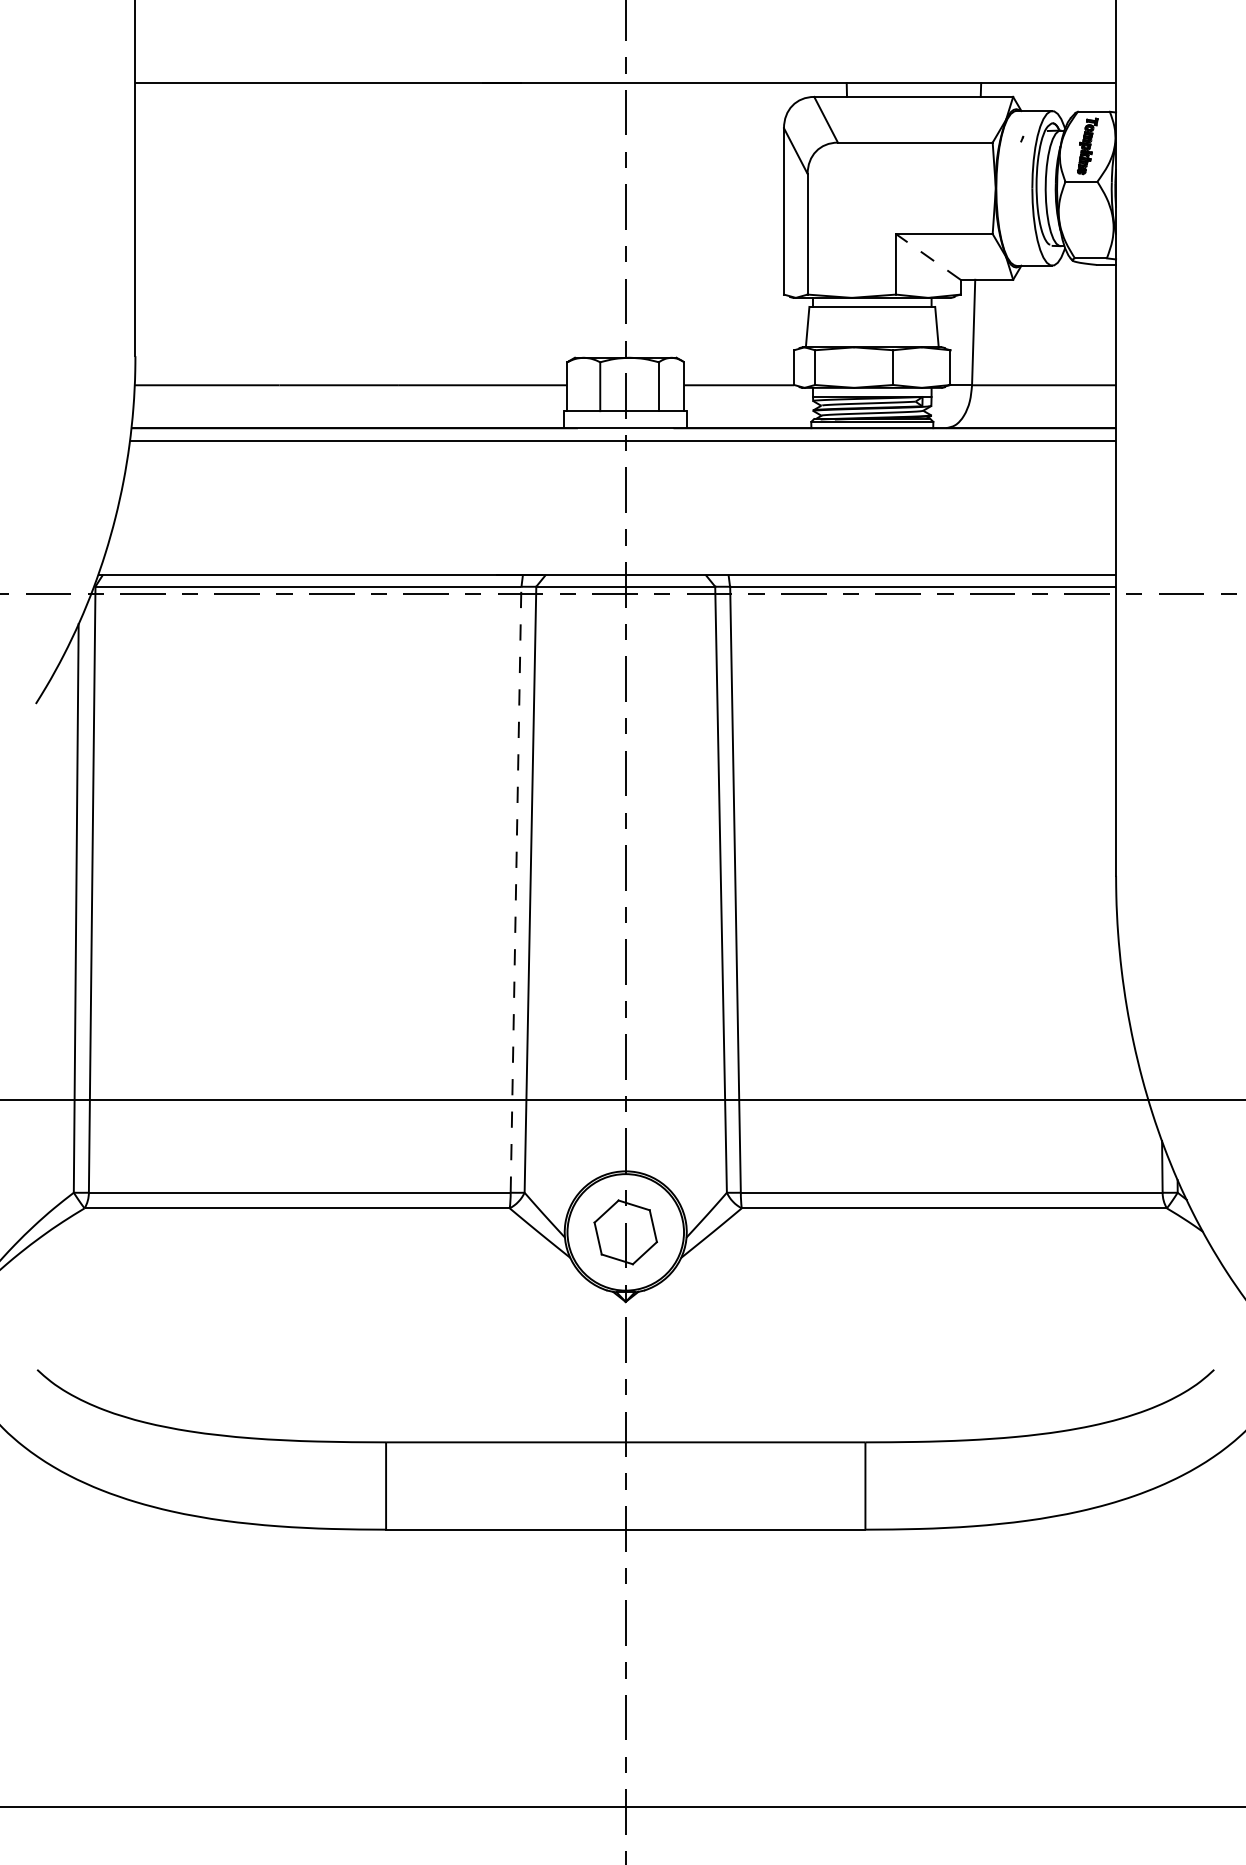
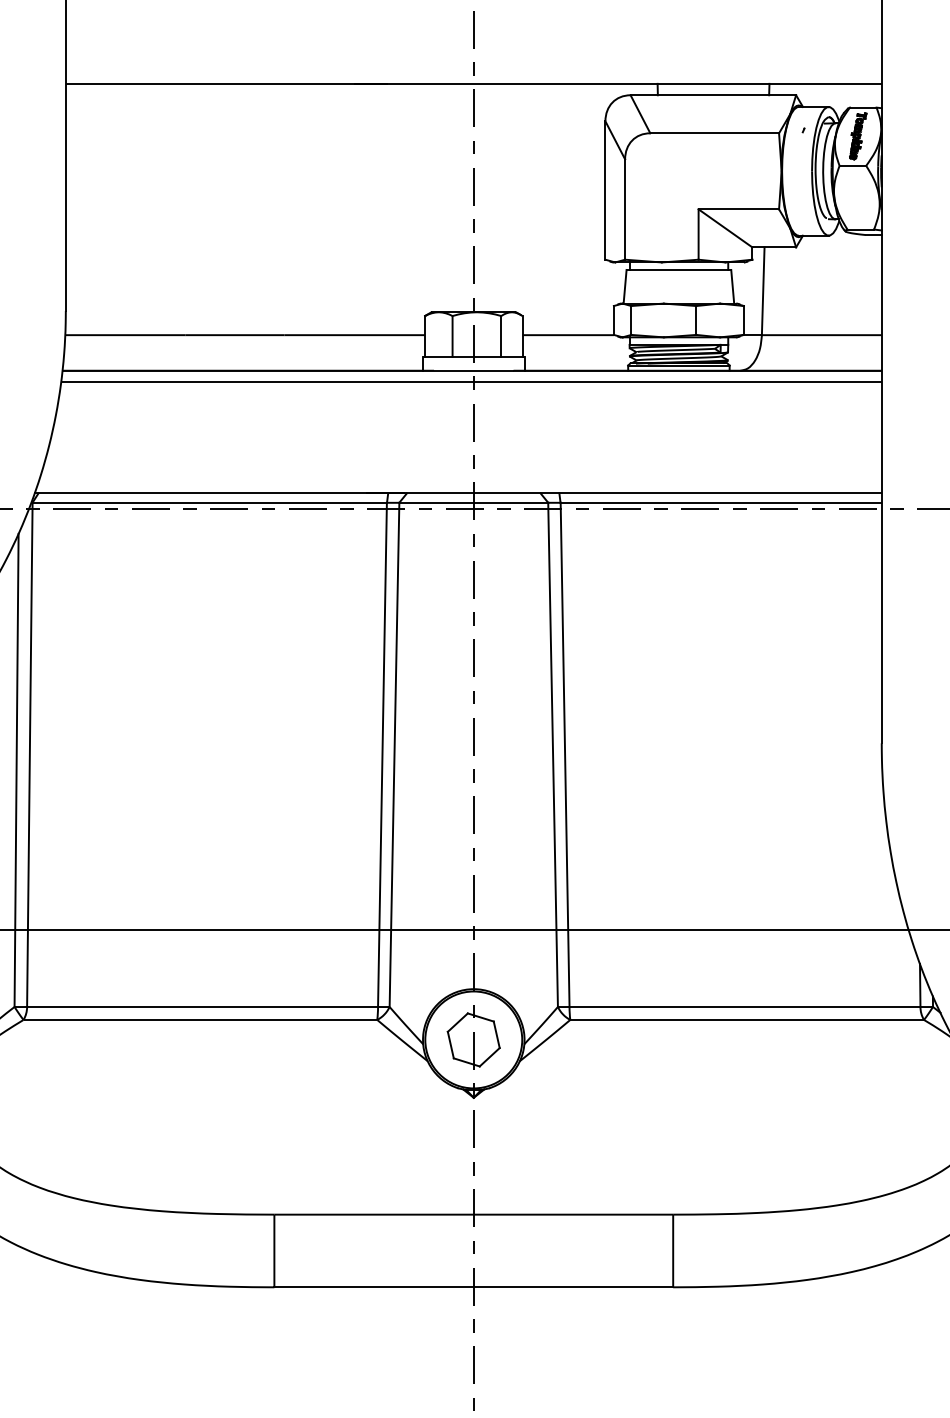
line: (928, 256) -> (725, 228), dashed -> solid
line: (516, 889) -> (382, 754), dashed -> solid

